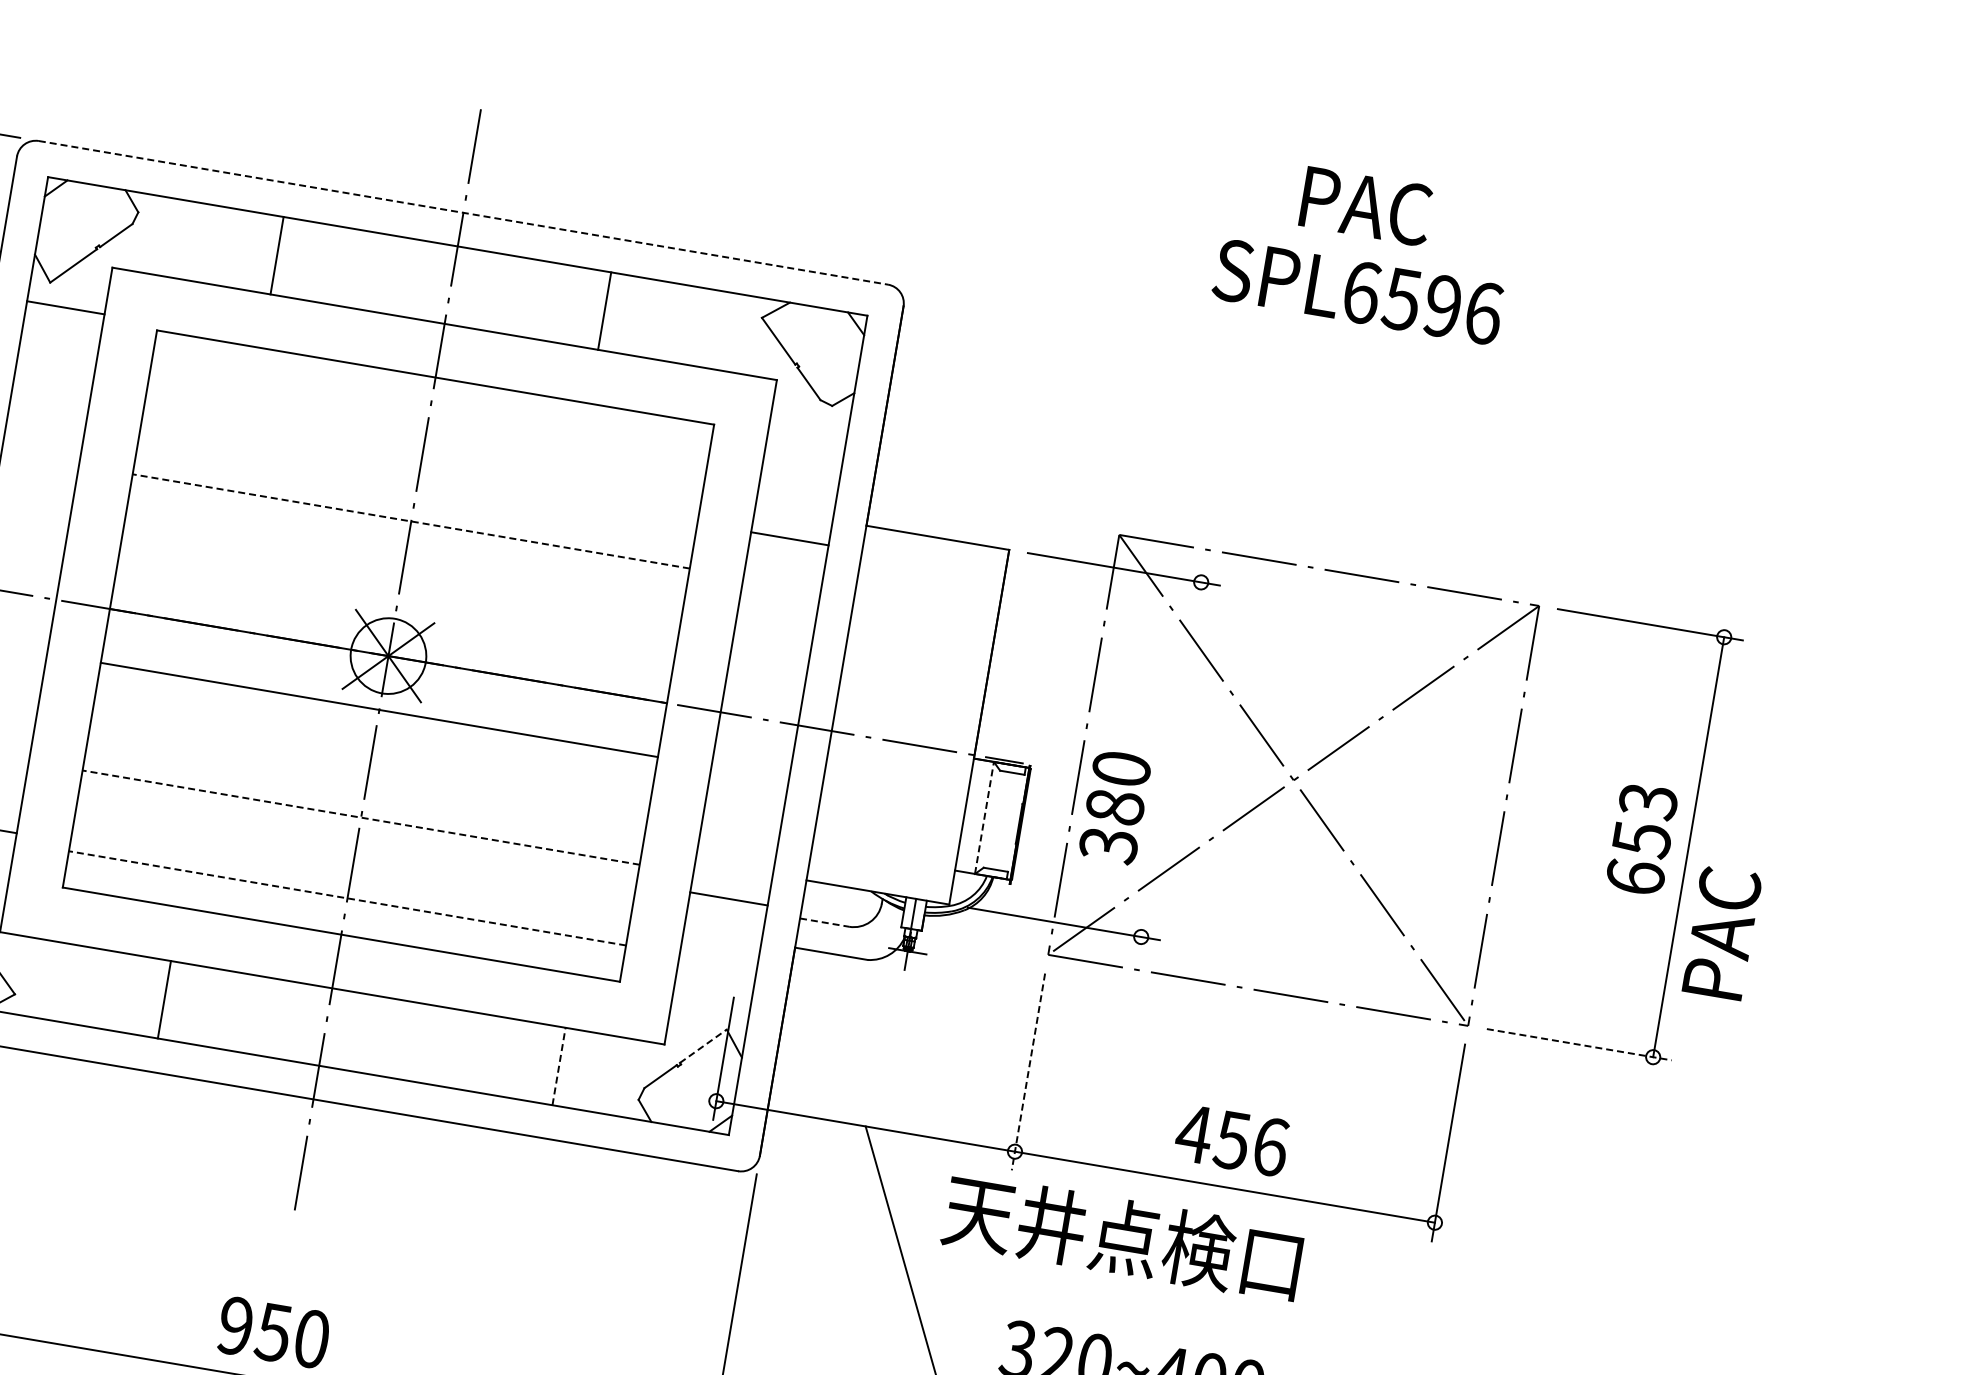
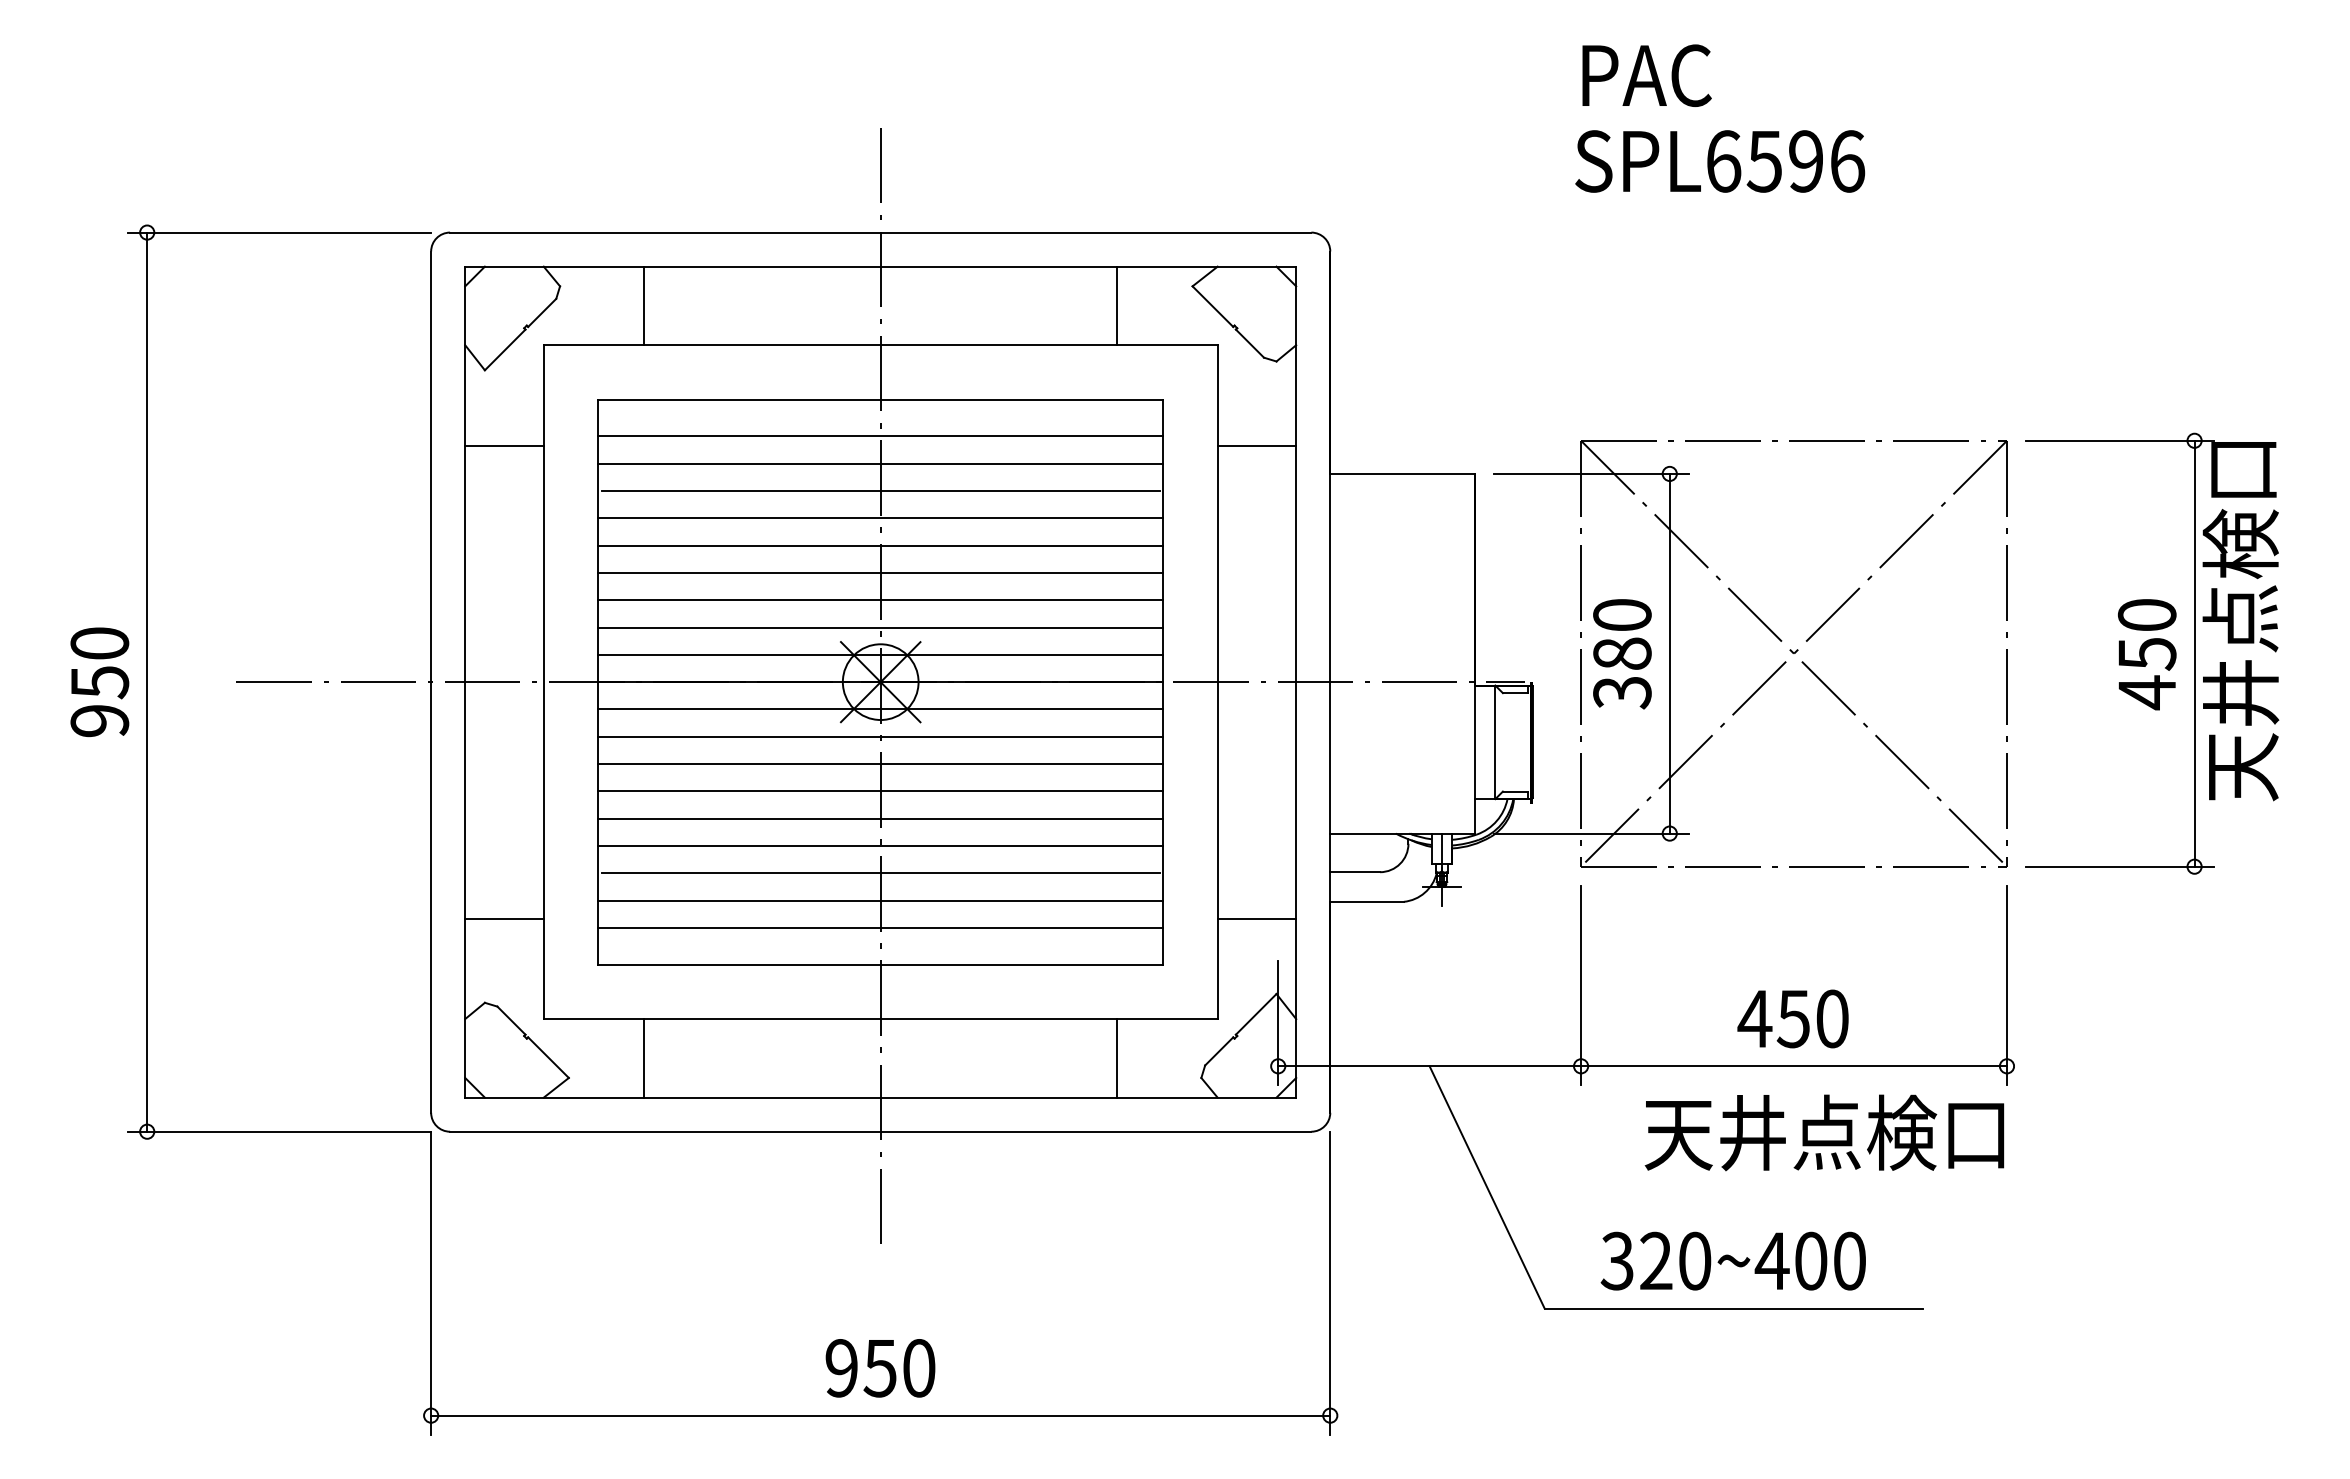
text: (1365, 206) -> (1646, 75), moved
line: (463, 212) -> (880, 232), dashed -> solid
line: (277, 255) -> (644, 305), moved
text: (1358, 292) -> (1720, 161), moved
line: (65, 307) -> (504, 445), moved
line: (604, 310) -> (1117, 305), moved
line: (429, 413) -> (880, 436), added
line: (424, 440) -> (880, 463), added
line: (420, 467) -> (880, 490), added
line: (415, 494) -> (880, 518), added
line: (411, 521) -> (880, 545), dashed -> solid
line: (789, 538) -> (1256, 445), moved
line: (406, 547) -> (880, 572), added
line: (401, 575) -> (880, 600), added
line: (397, 602) -> (880, 627), added
line: (392, 628) -> (880, 654), added
line: (383, 683) -> (880, 709), added
line: (374, 737) -> (880, 764), added
line: (1171, 759) -> (1669, 653), added
line: (370, 763) -> (880, 791), added
line: (365, 790) -> (880, 818), added
text: (1115, 807) -> (1622, 654), moved
line: (361, 817) -> (880, 845), dashed -> solid
line: (984, 818) -> (1495, 742), dashed -> solid
text: (1739, 823) -> (2240, 621), PAC -> 天井点検口
text: (1641, 839) -> (2146, 654), 653 -> 450
line: (356, 844) -> (880, 873), added
line: (351, 871) -> (880, 900), added
line: (347, 897) -> (880, 927), dashed -> solid
line: (728, 898) -> (1256, 918), moved
line: (824, 922) -> (1355, 872), dashed -> solid
line: (164, 999) -> (644, 1058), moved
line: (1579, 1044) -> (2119, 866), dashed -> solid
line: (703, 1046) -> (1256, 1014), dashed -> solid
line: (559, 1065) -> (1117, 1057), dashed -> solid
line: (1028, 1072) -> (1581, 985), dashed -> solid
text: (1270, 1146) -> (1832, 1018), 456 -> 450
text: (1122, 1237) -> (1824, 1132), moved

